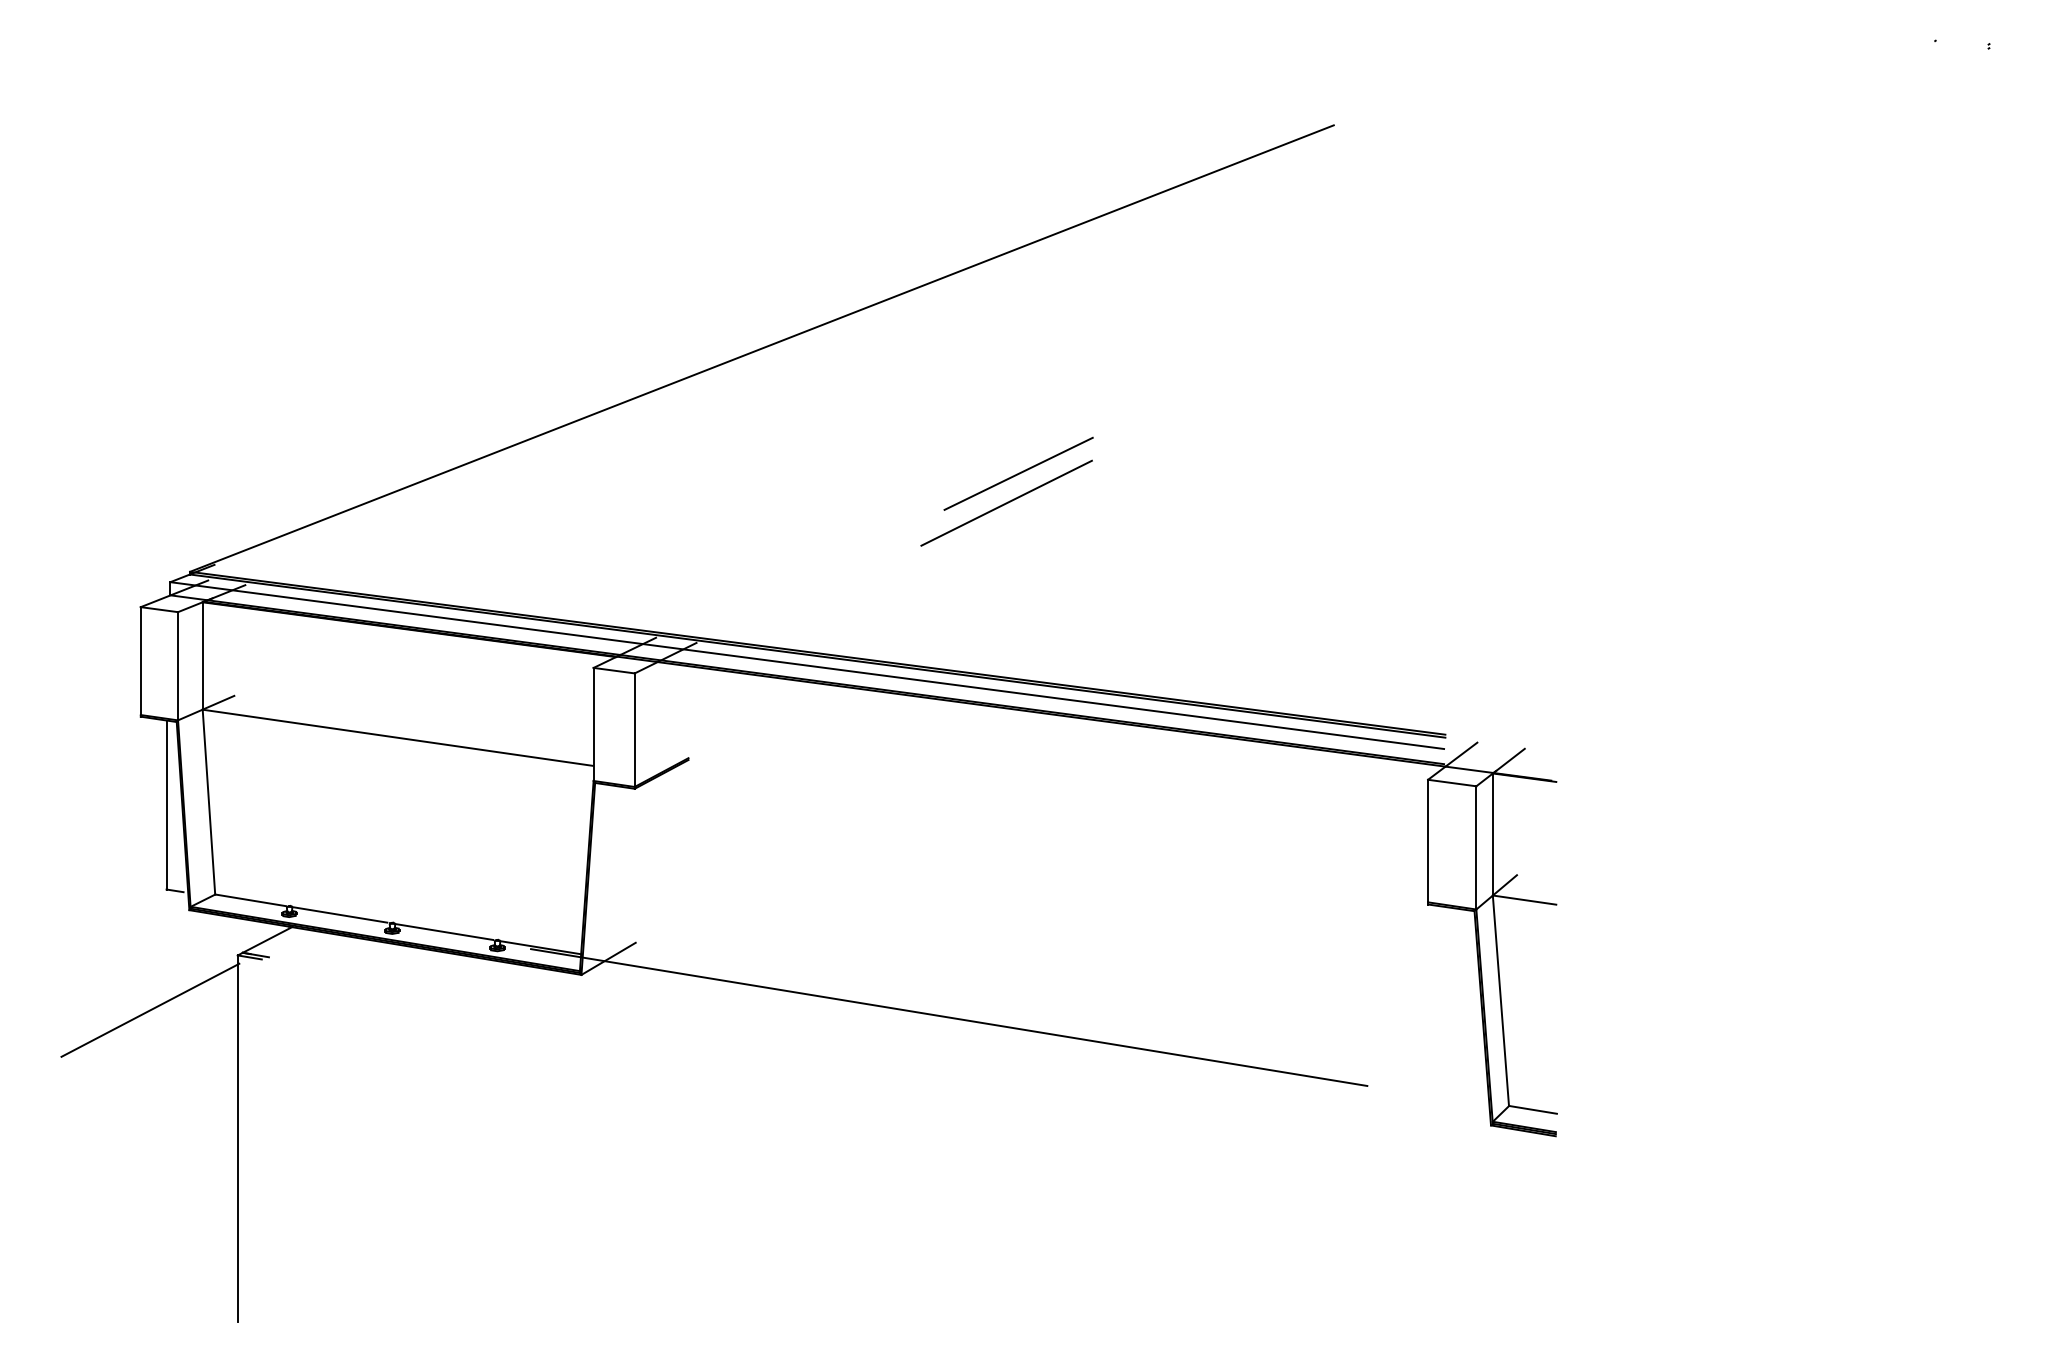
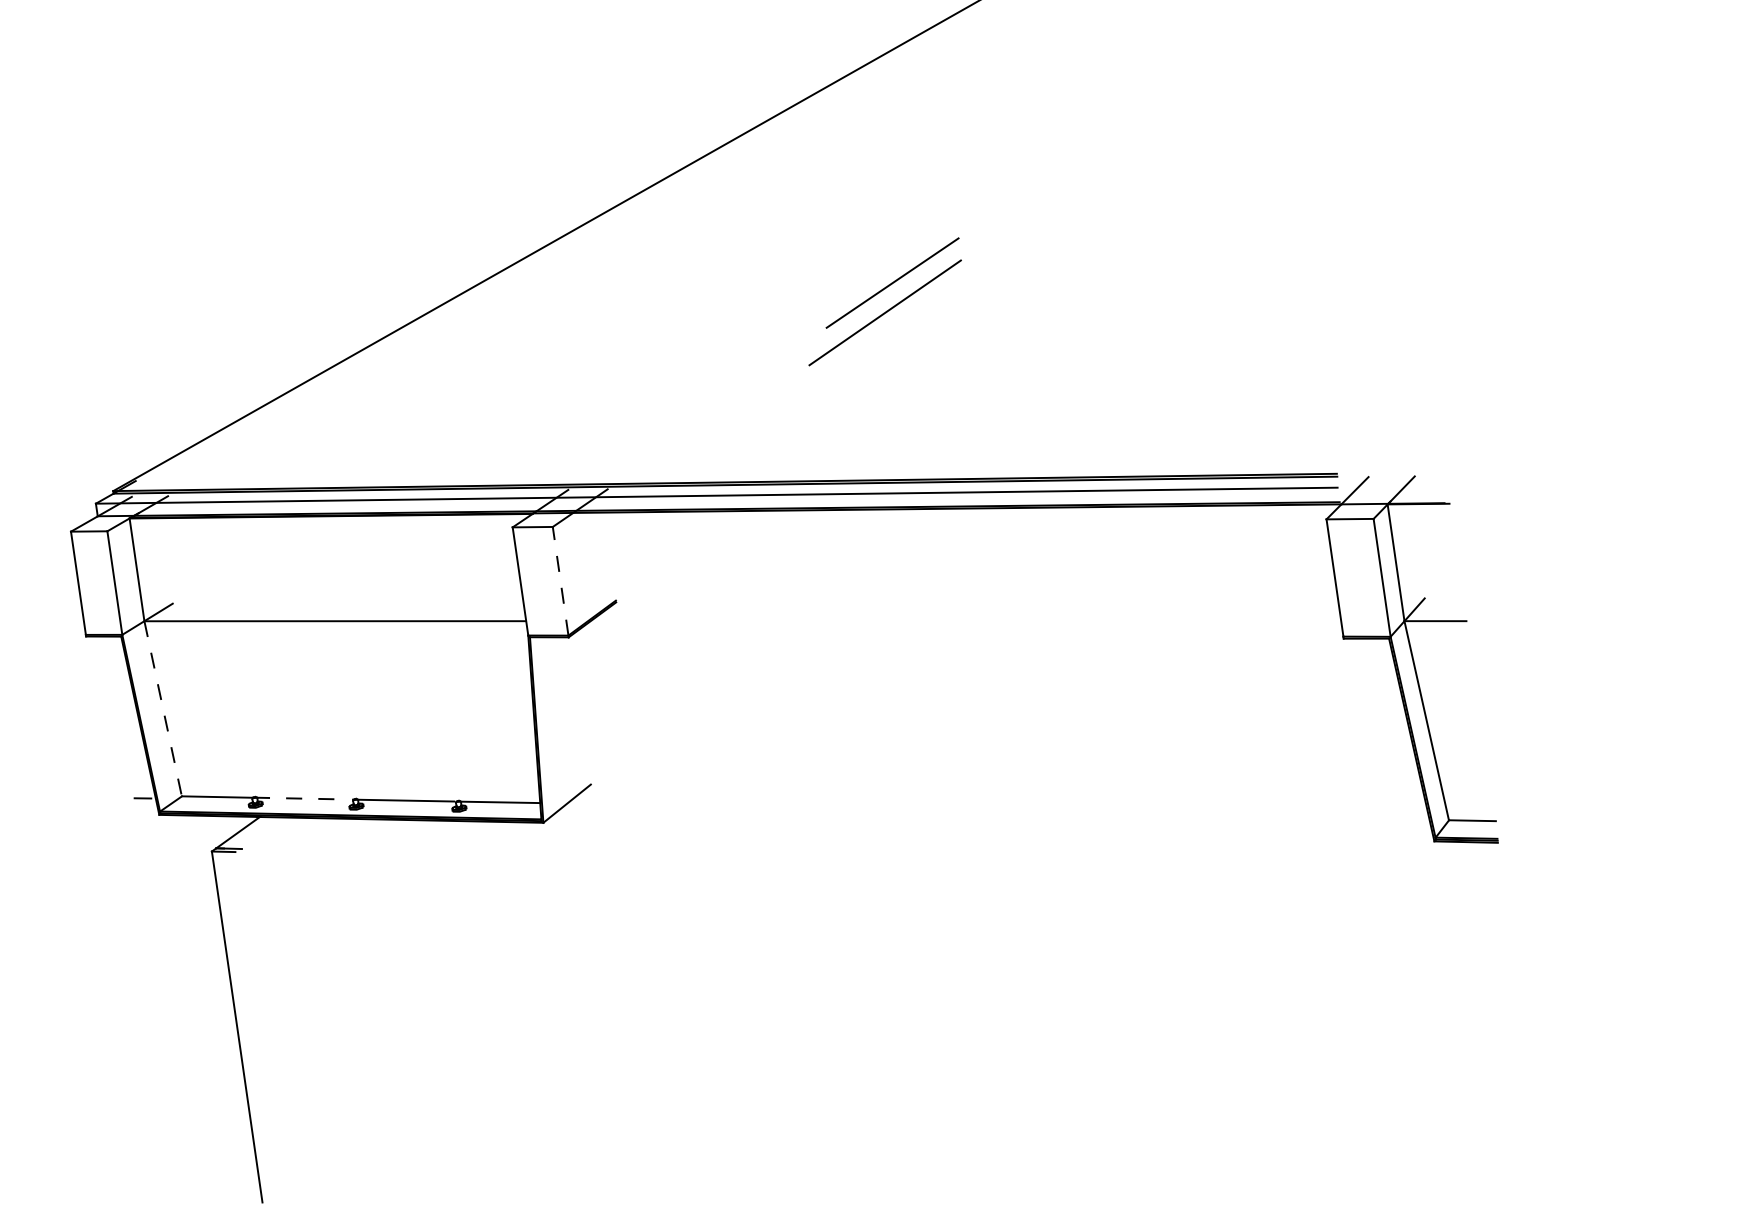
line: (634, 730) -> (560, 581), solid -> dashed
line: (208, 802) -> (162, 709), solid -> dashed
line: (166, 805) -> (122, 717), removed
line: (338, 914) -> (302, 798), solid -> dashed
line: (150, 1009) -> (135, 915), removed
line: (949, 1017) -> (901, 812), removed

